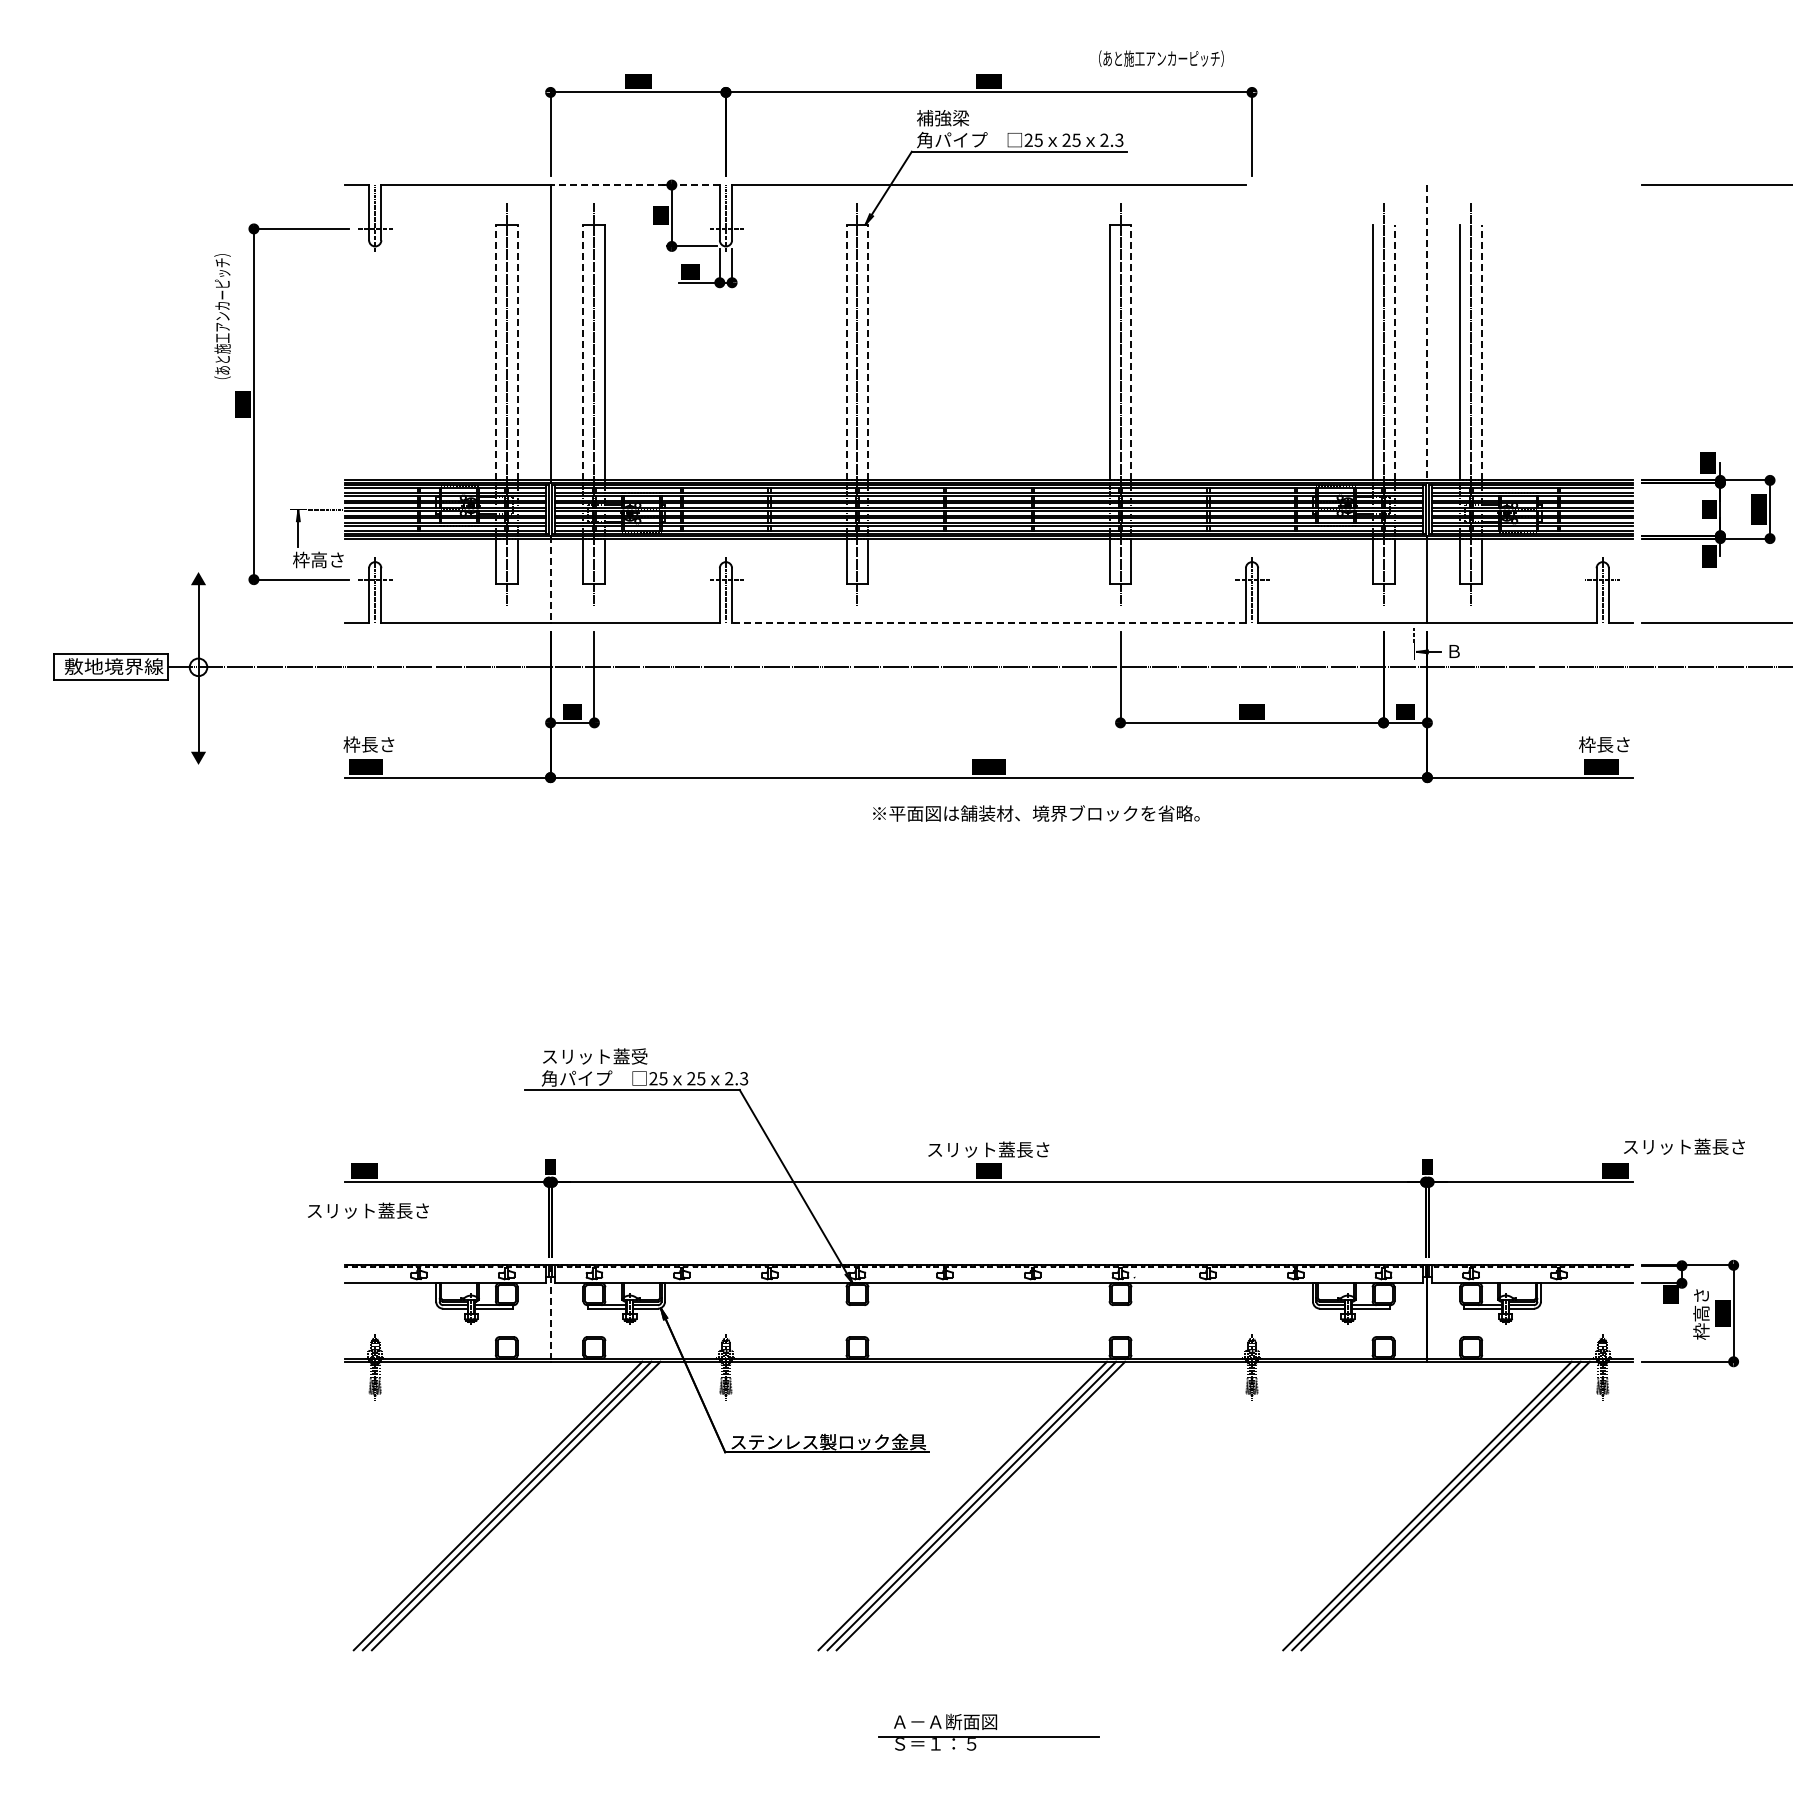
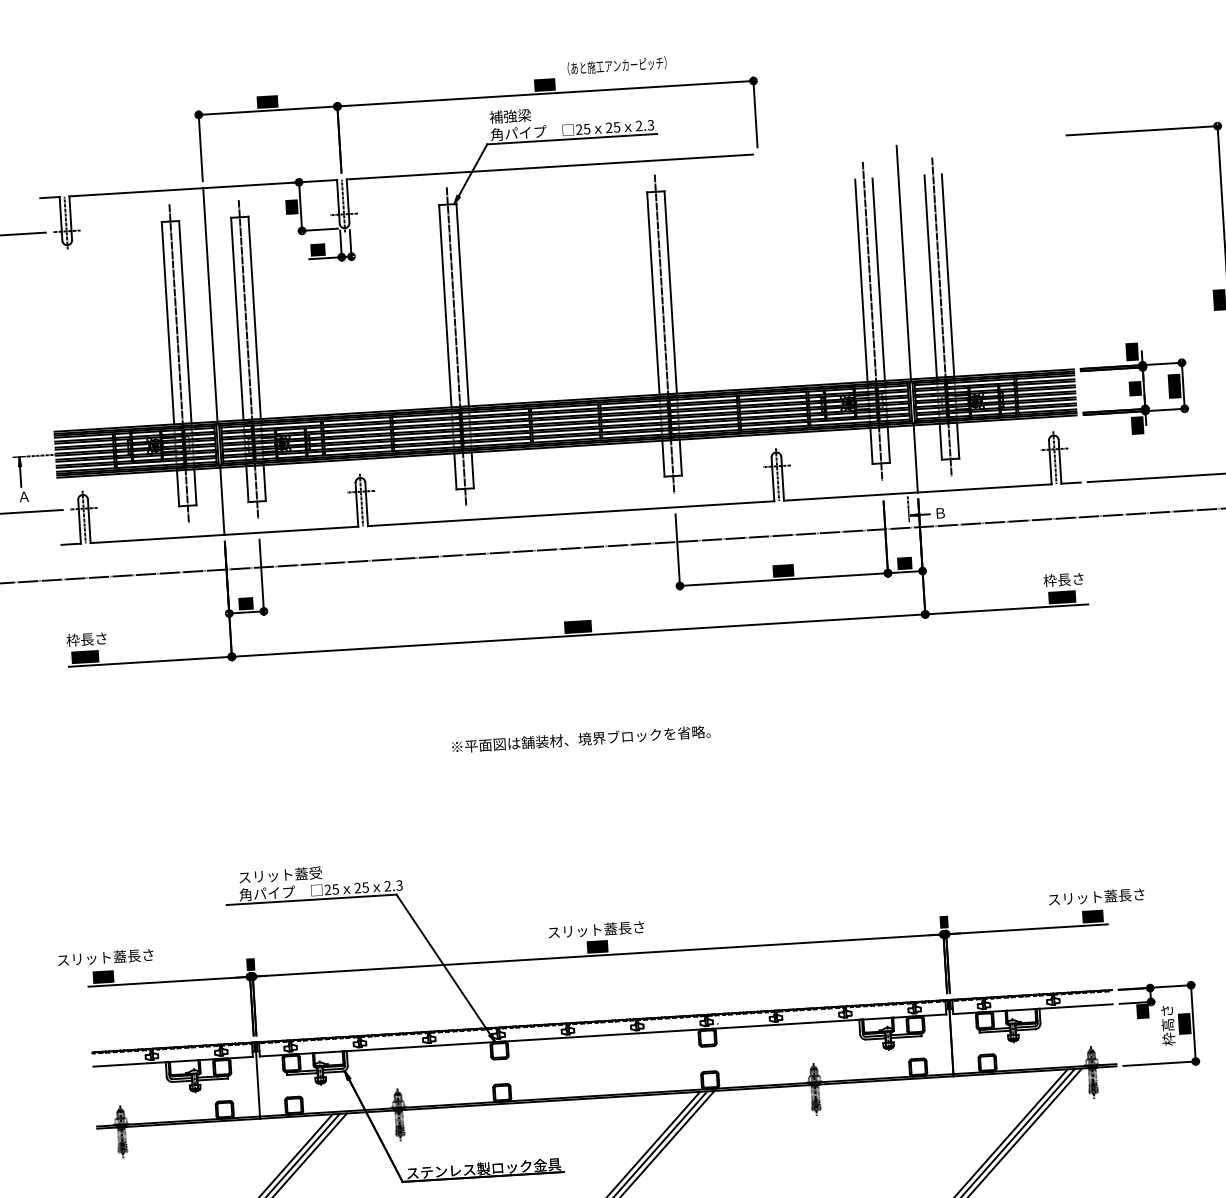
text: (1161, 58) -> (617, 65), moved
line: (635, 185) -> (270, 184), dashed -> solid
line: (1427, 334) -> (903, 263), dashed -> solid
line: (495, 352) -> (167, 323), dashed -> solid
line: (517, 352) -> (185, 322), dashed -> solid
line: (583, 352) -> (237, 319), dashed -> solid
line: (846, 352) -> (445, 306), dashed -> solid
line: (868, 352) -> (462, 305), dashed -> solid
line: (1131, 352) -> (670, 292), dashed -> solid
line: (1394, 352) -> (878, 279), dashed -> solid
line: (1482, 352) -> (948, 275), dashed -> solid
text: (318, 559) -> (37, 495), 枠高さ -> Ａ
line: (550, 579) -> (222, 500), dashed -> solid
line: (988, 623) -> (570, 513), dashed -> solid
text: (1036, 813) -> (581, 739), moved
text: (1684, 1146) -> (1096, 896), moved
text: (368, 1210) -> (105, 957), moved
line: (550, 1314) -> (257, 1081), dashed -> solid

